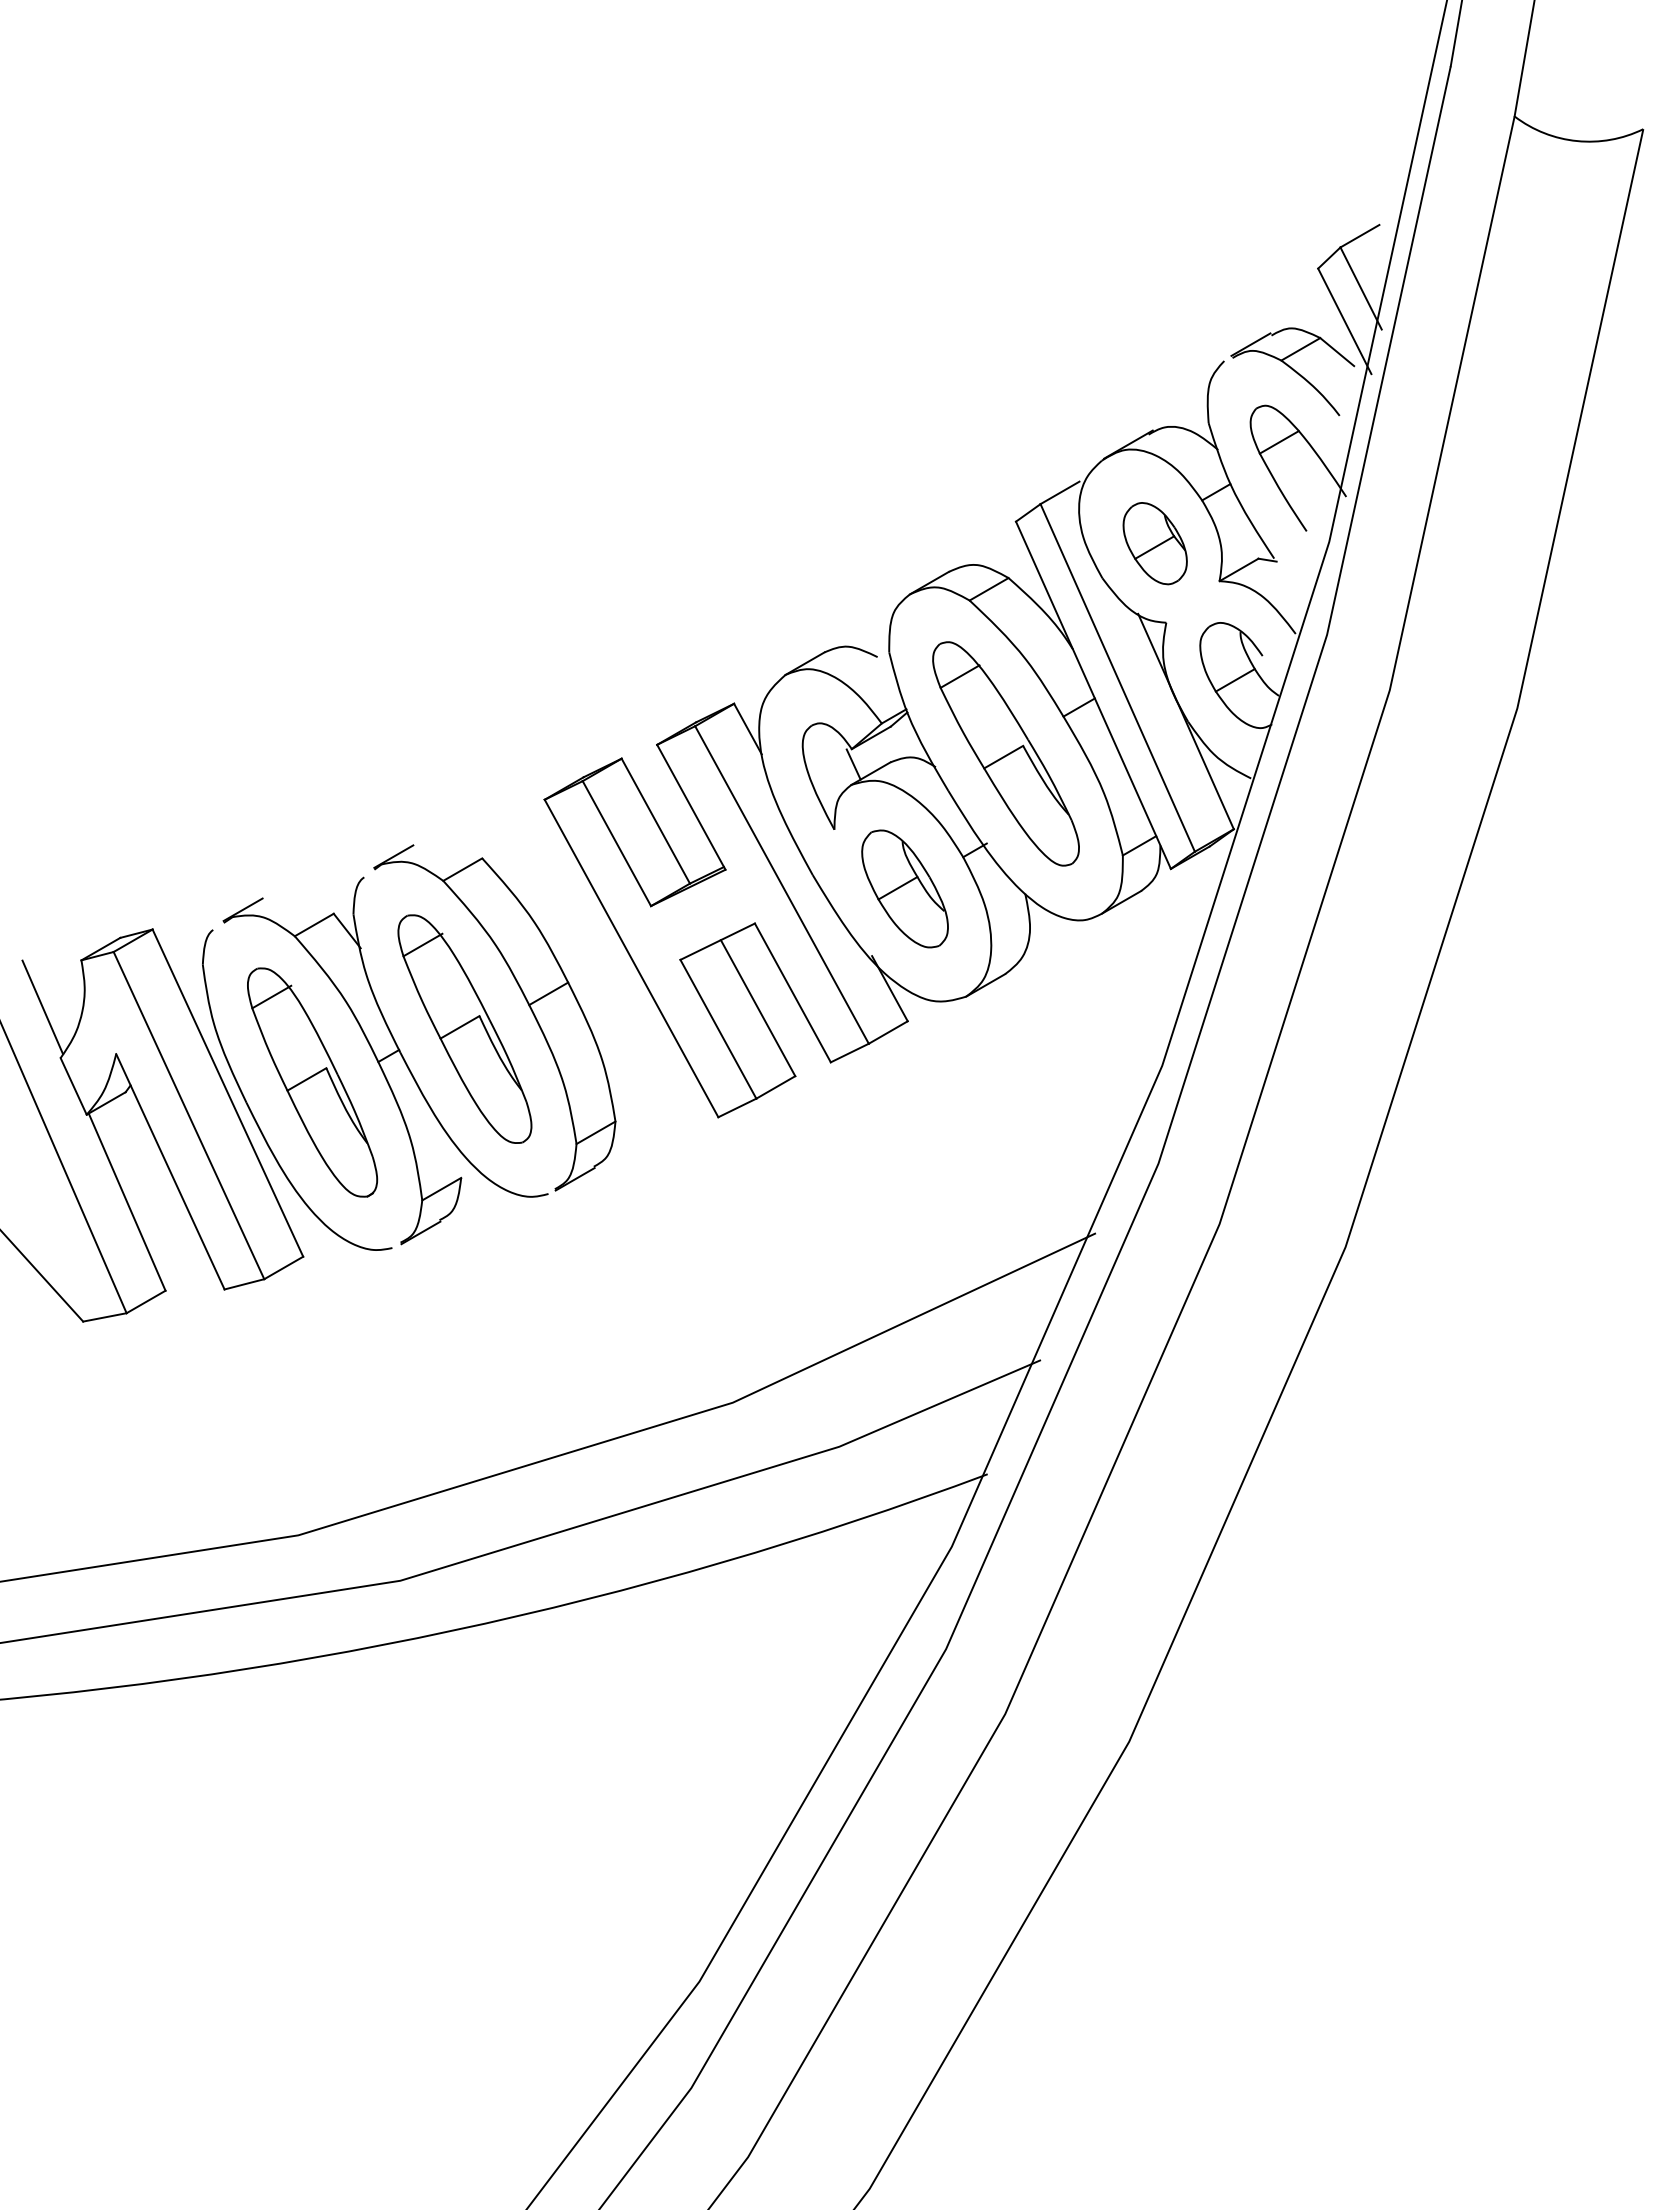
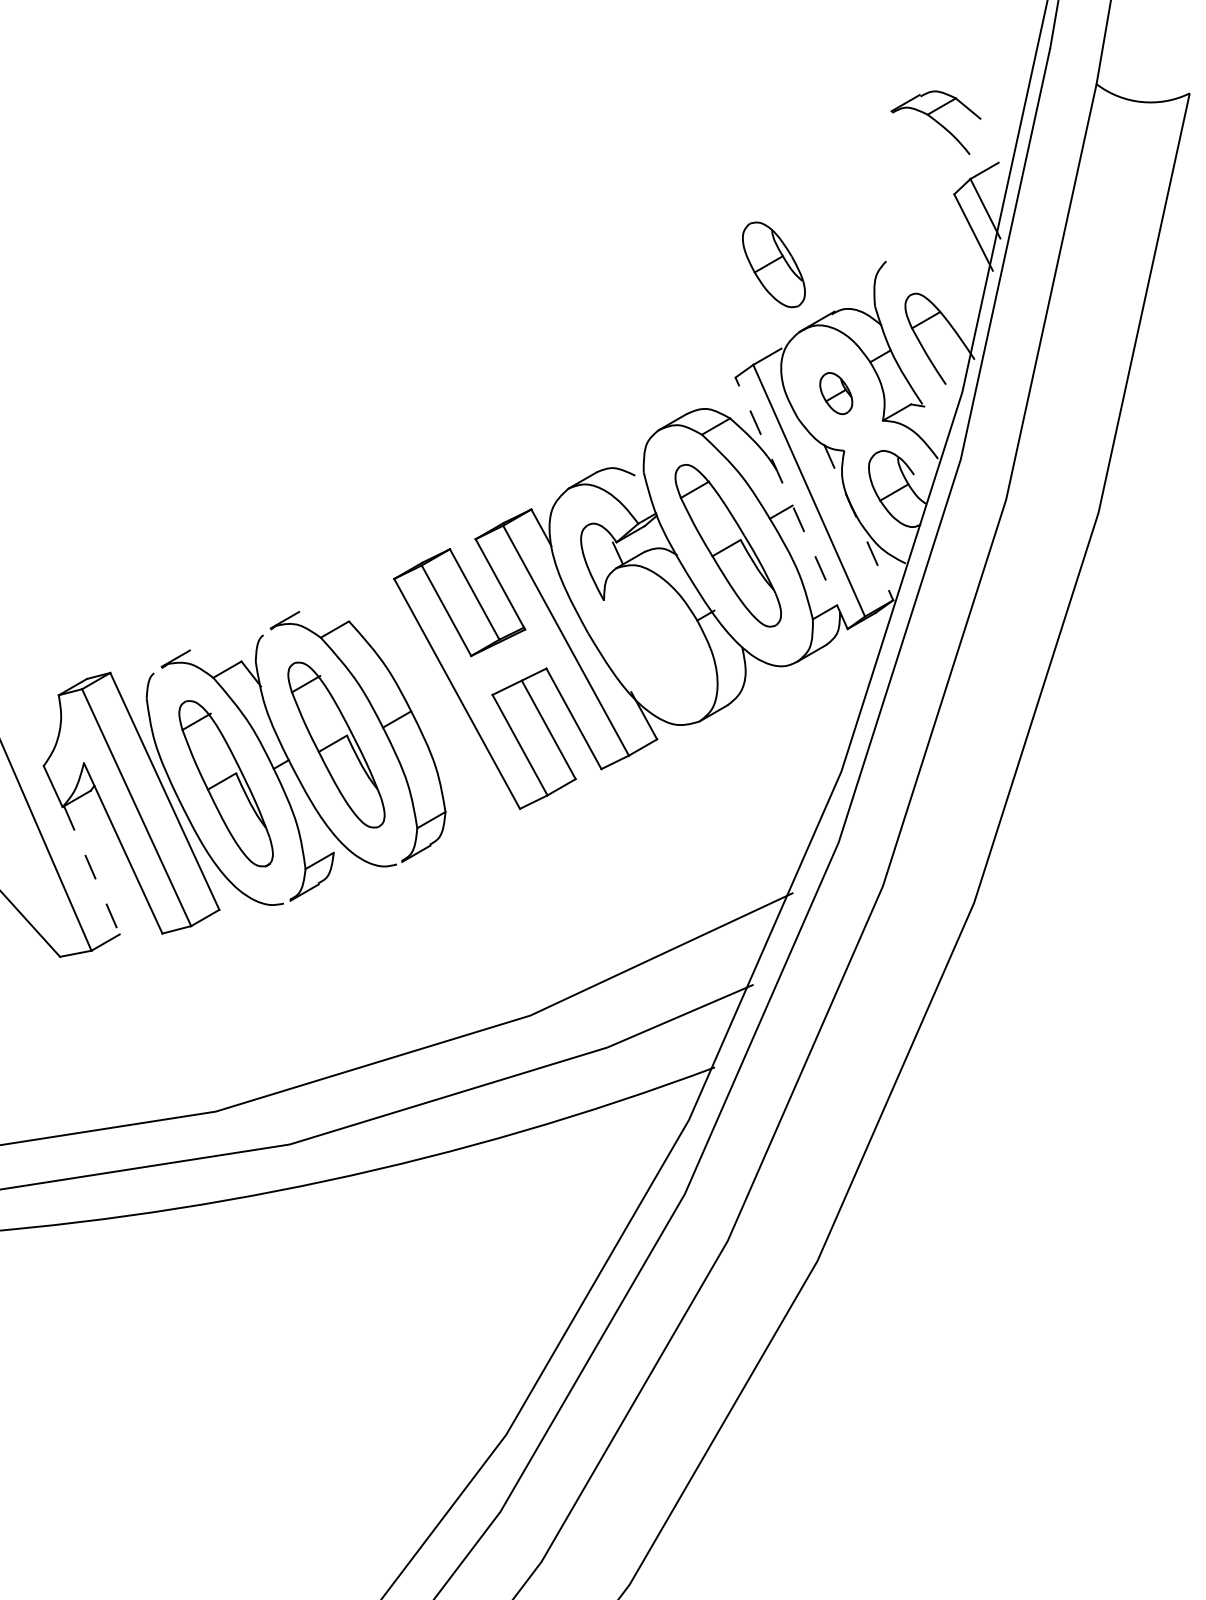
part: (1292, 371) -> (935, 122), moved
part: (1154, 543) -> (835, 393), size x0.7
line: (1093, 694) -> (791, 502), solid -> dashed
line: (1186, 721) -> (858, 522), solid -> dashed
part: (904, 888) -> (773, 264), moved
line: (42, 1007) -> (30, 729), removed
line: (127, 1202) -> (92, 870), solid -> dashed

